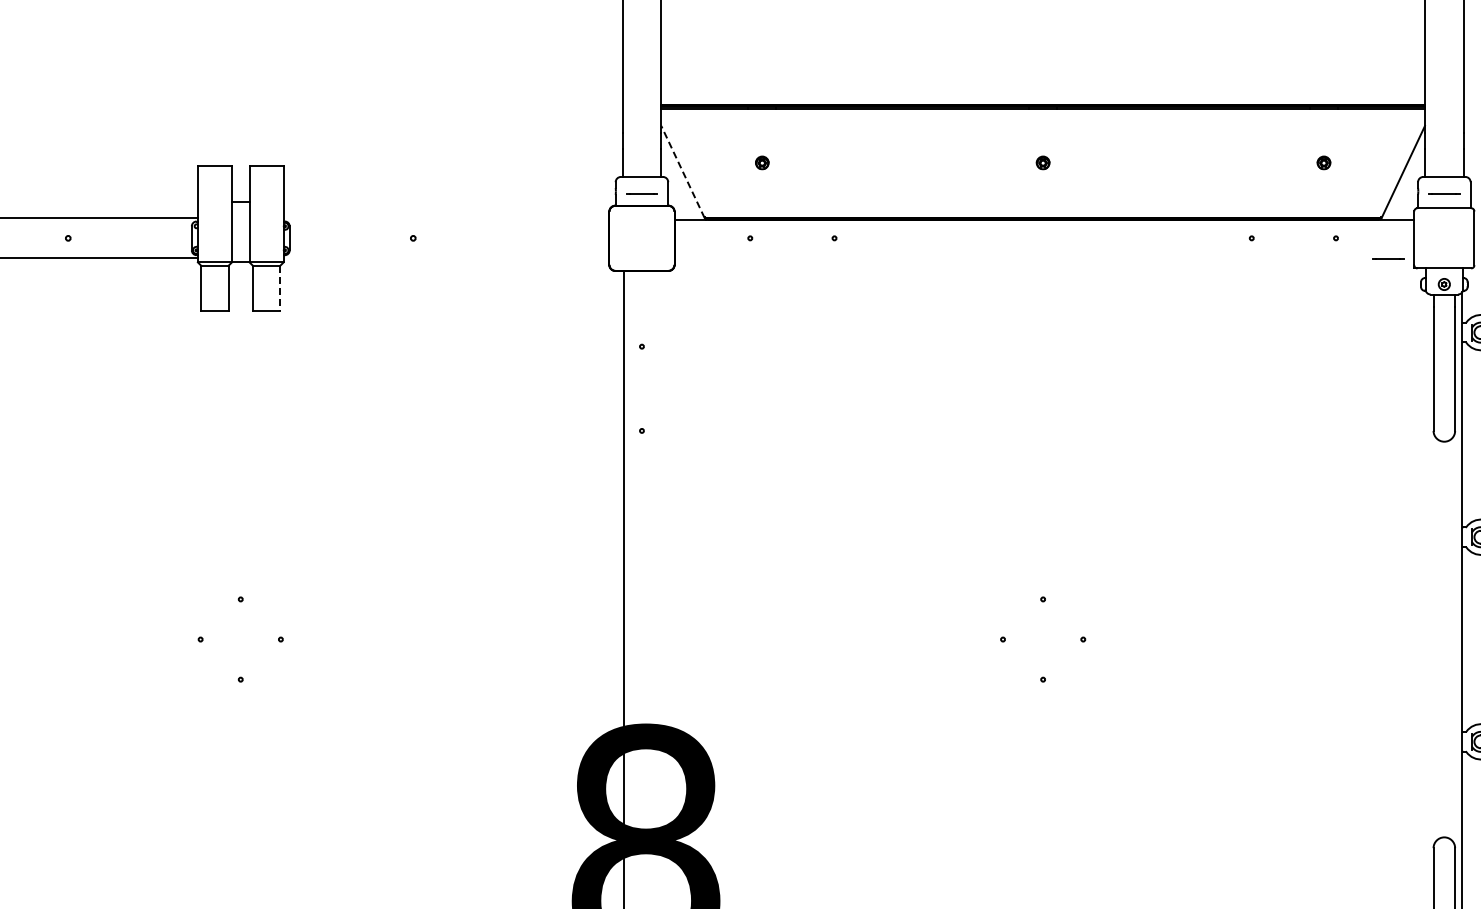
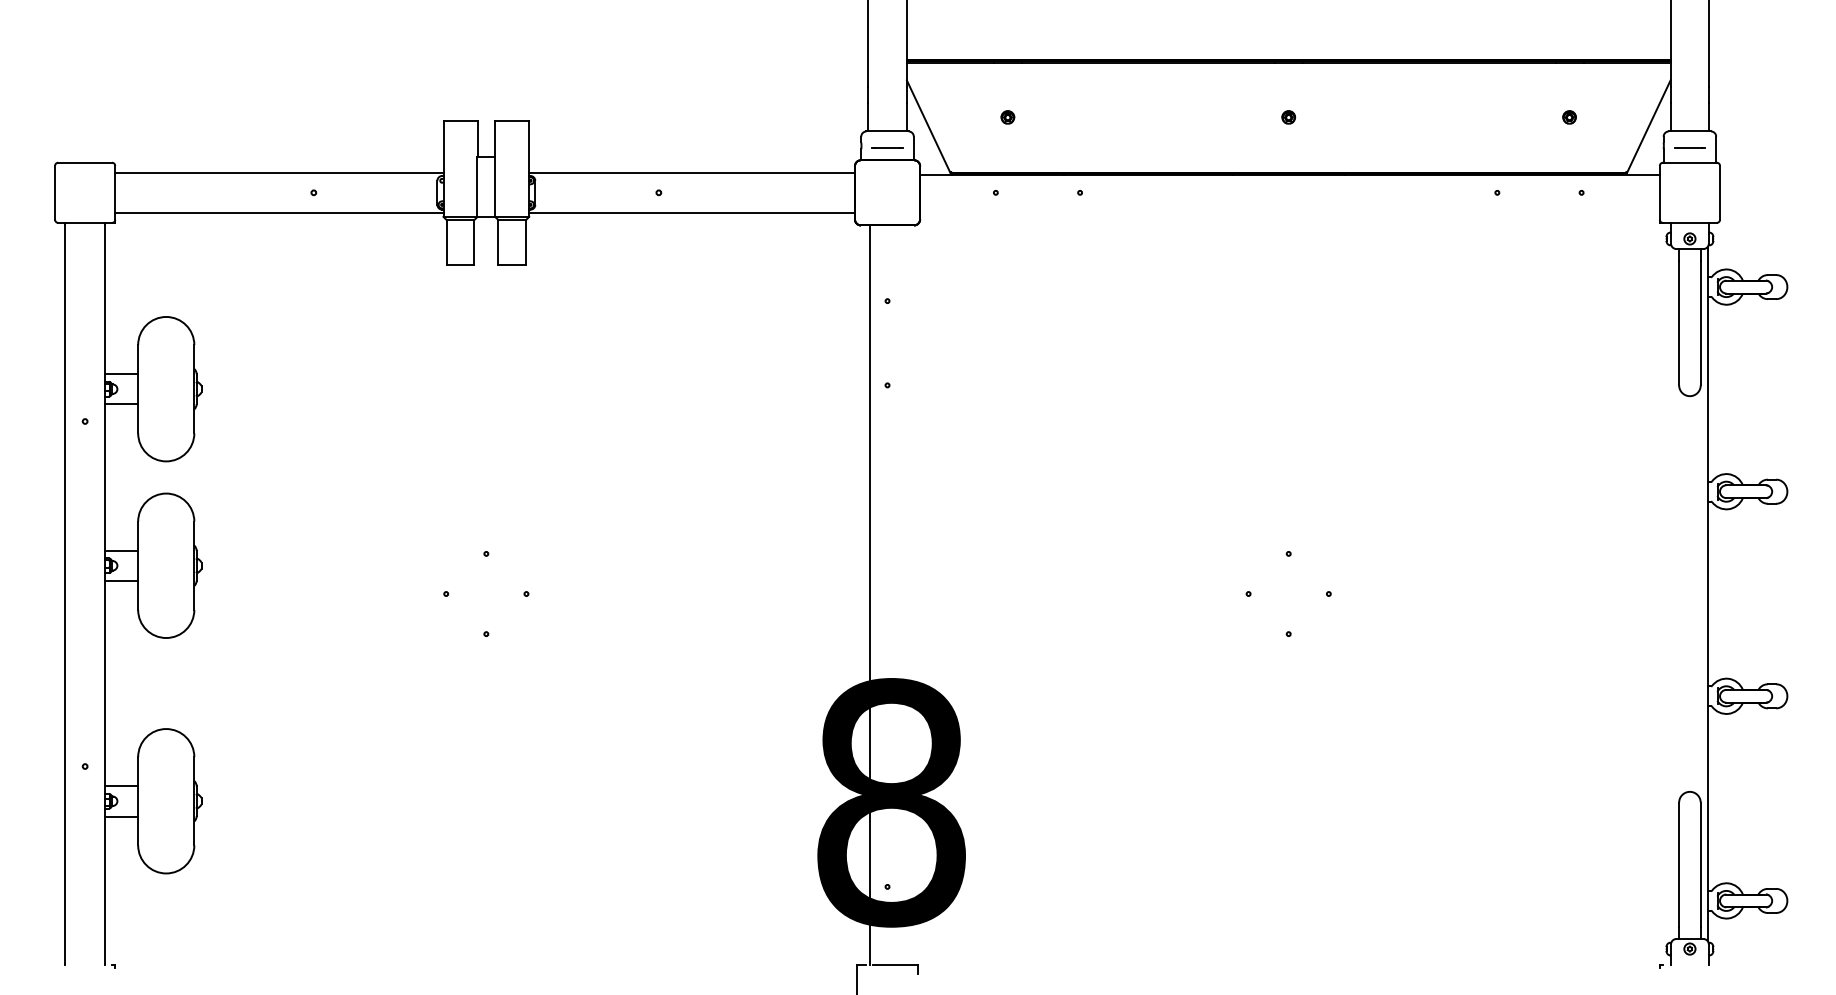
line: (682, 172) -> (928, 126), dashed -> solid
line: (445, 218) -> (691, 172), added
line: (445, 258) -> (691, 212), added
line: (1387, 258) -> (1633, 212), removed
line: (279, 289) -> (525, 243), dashed -> solid

